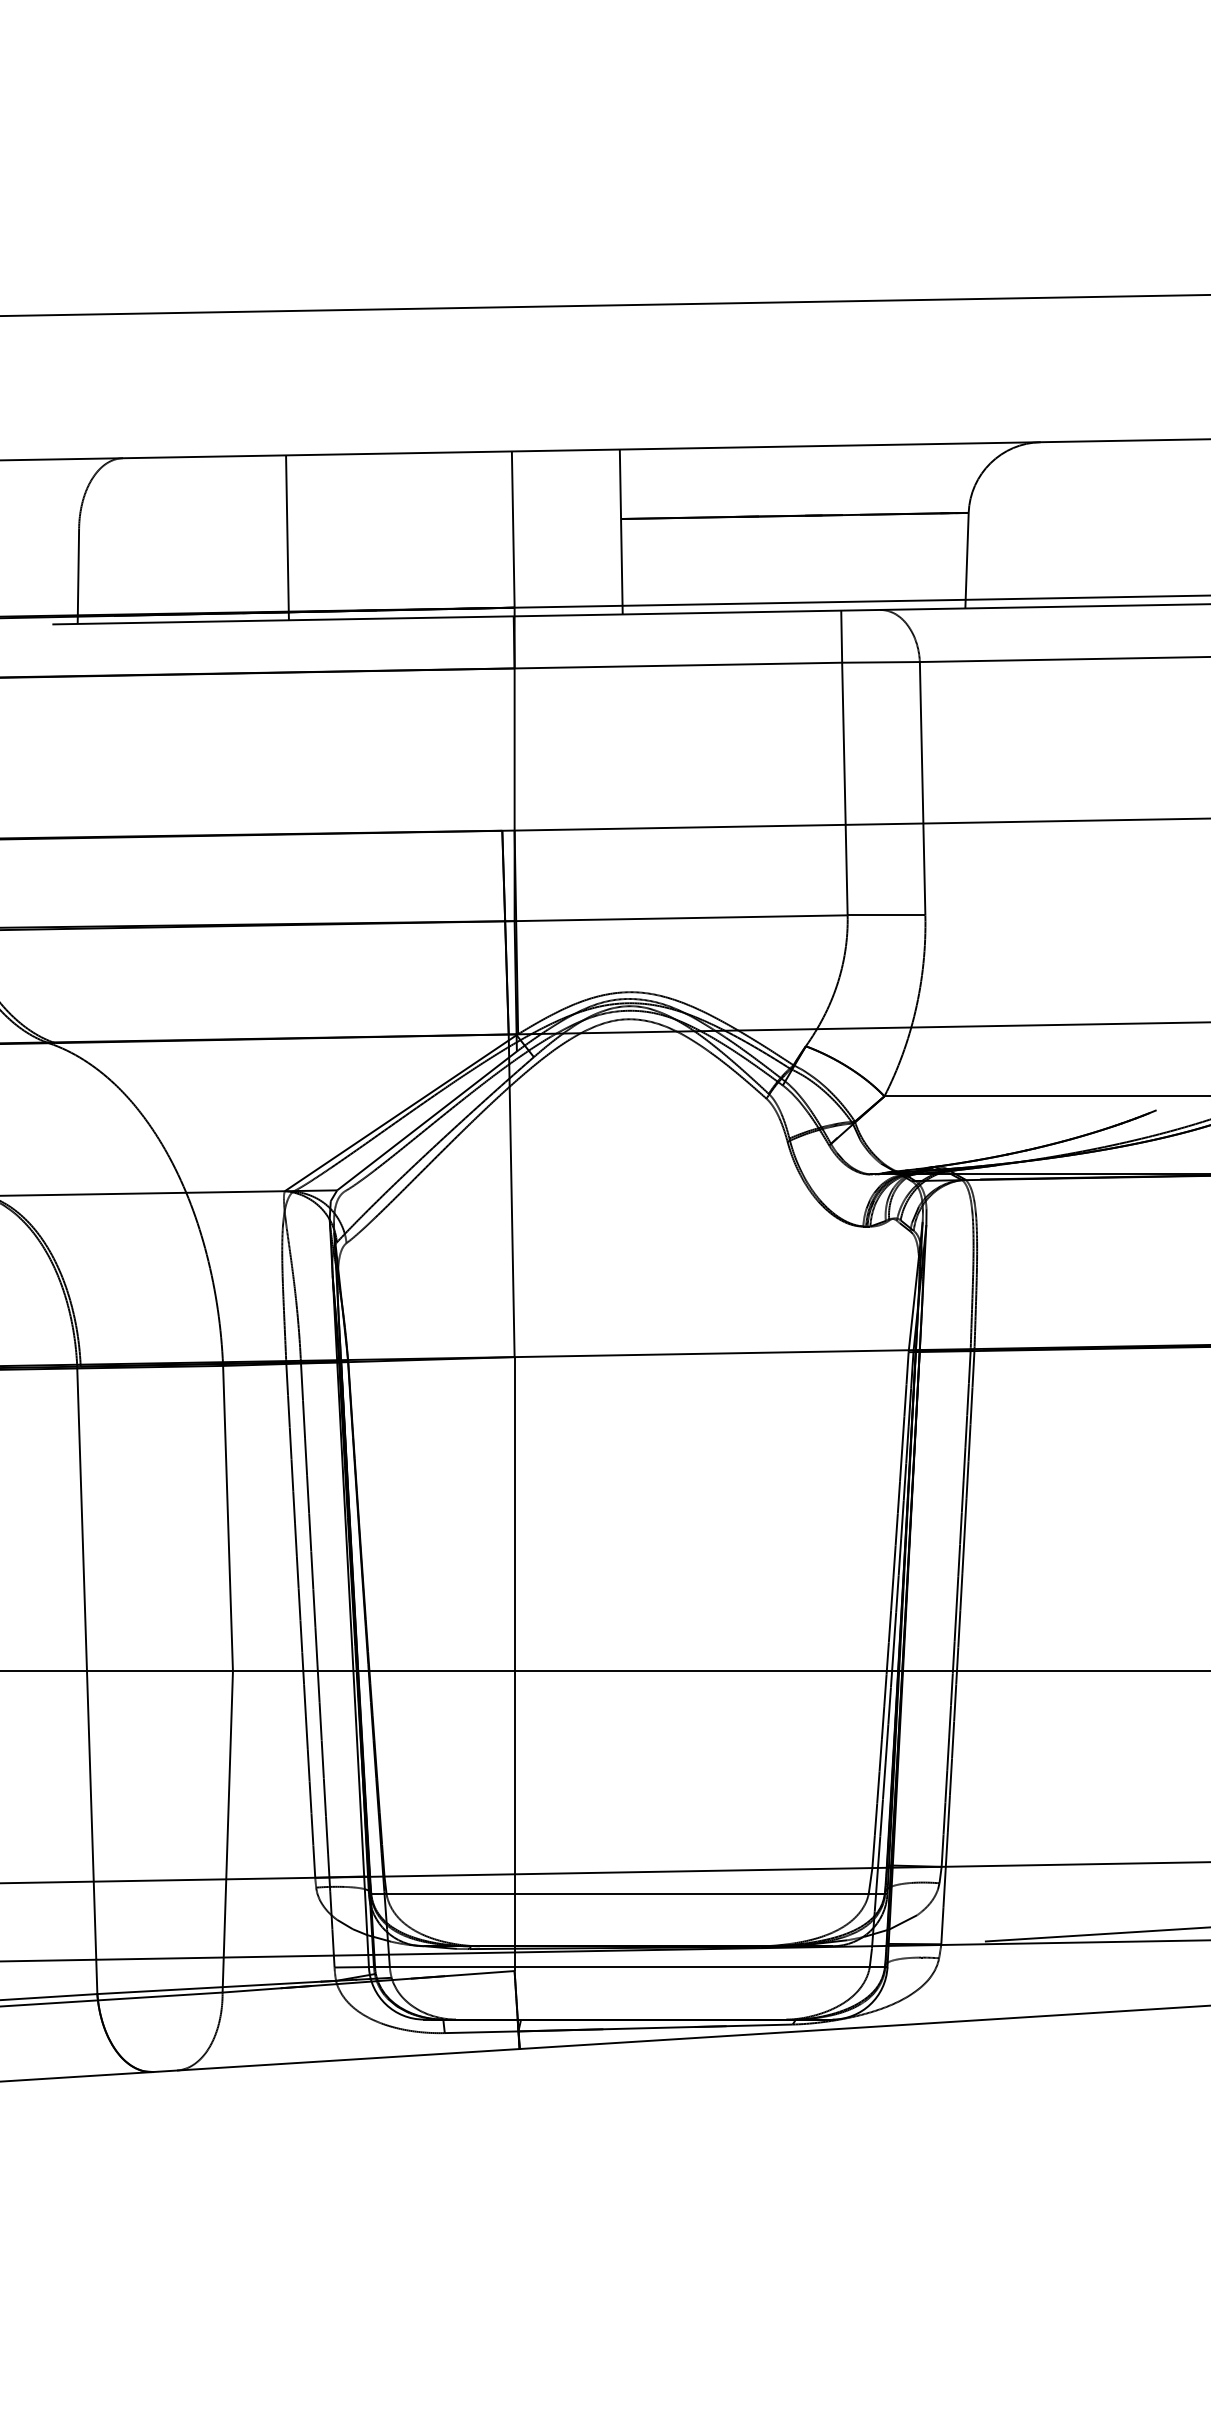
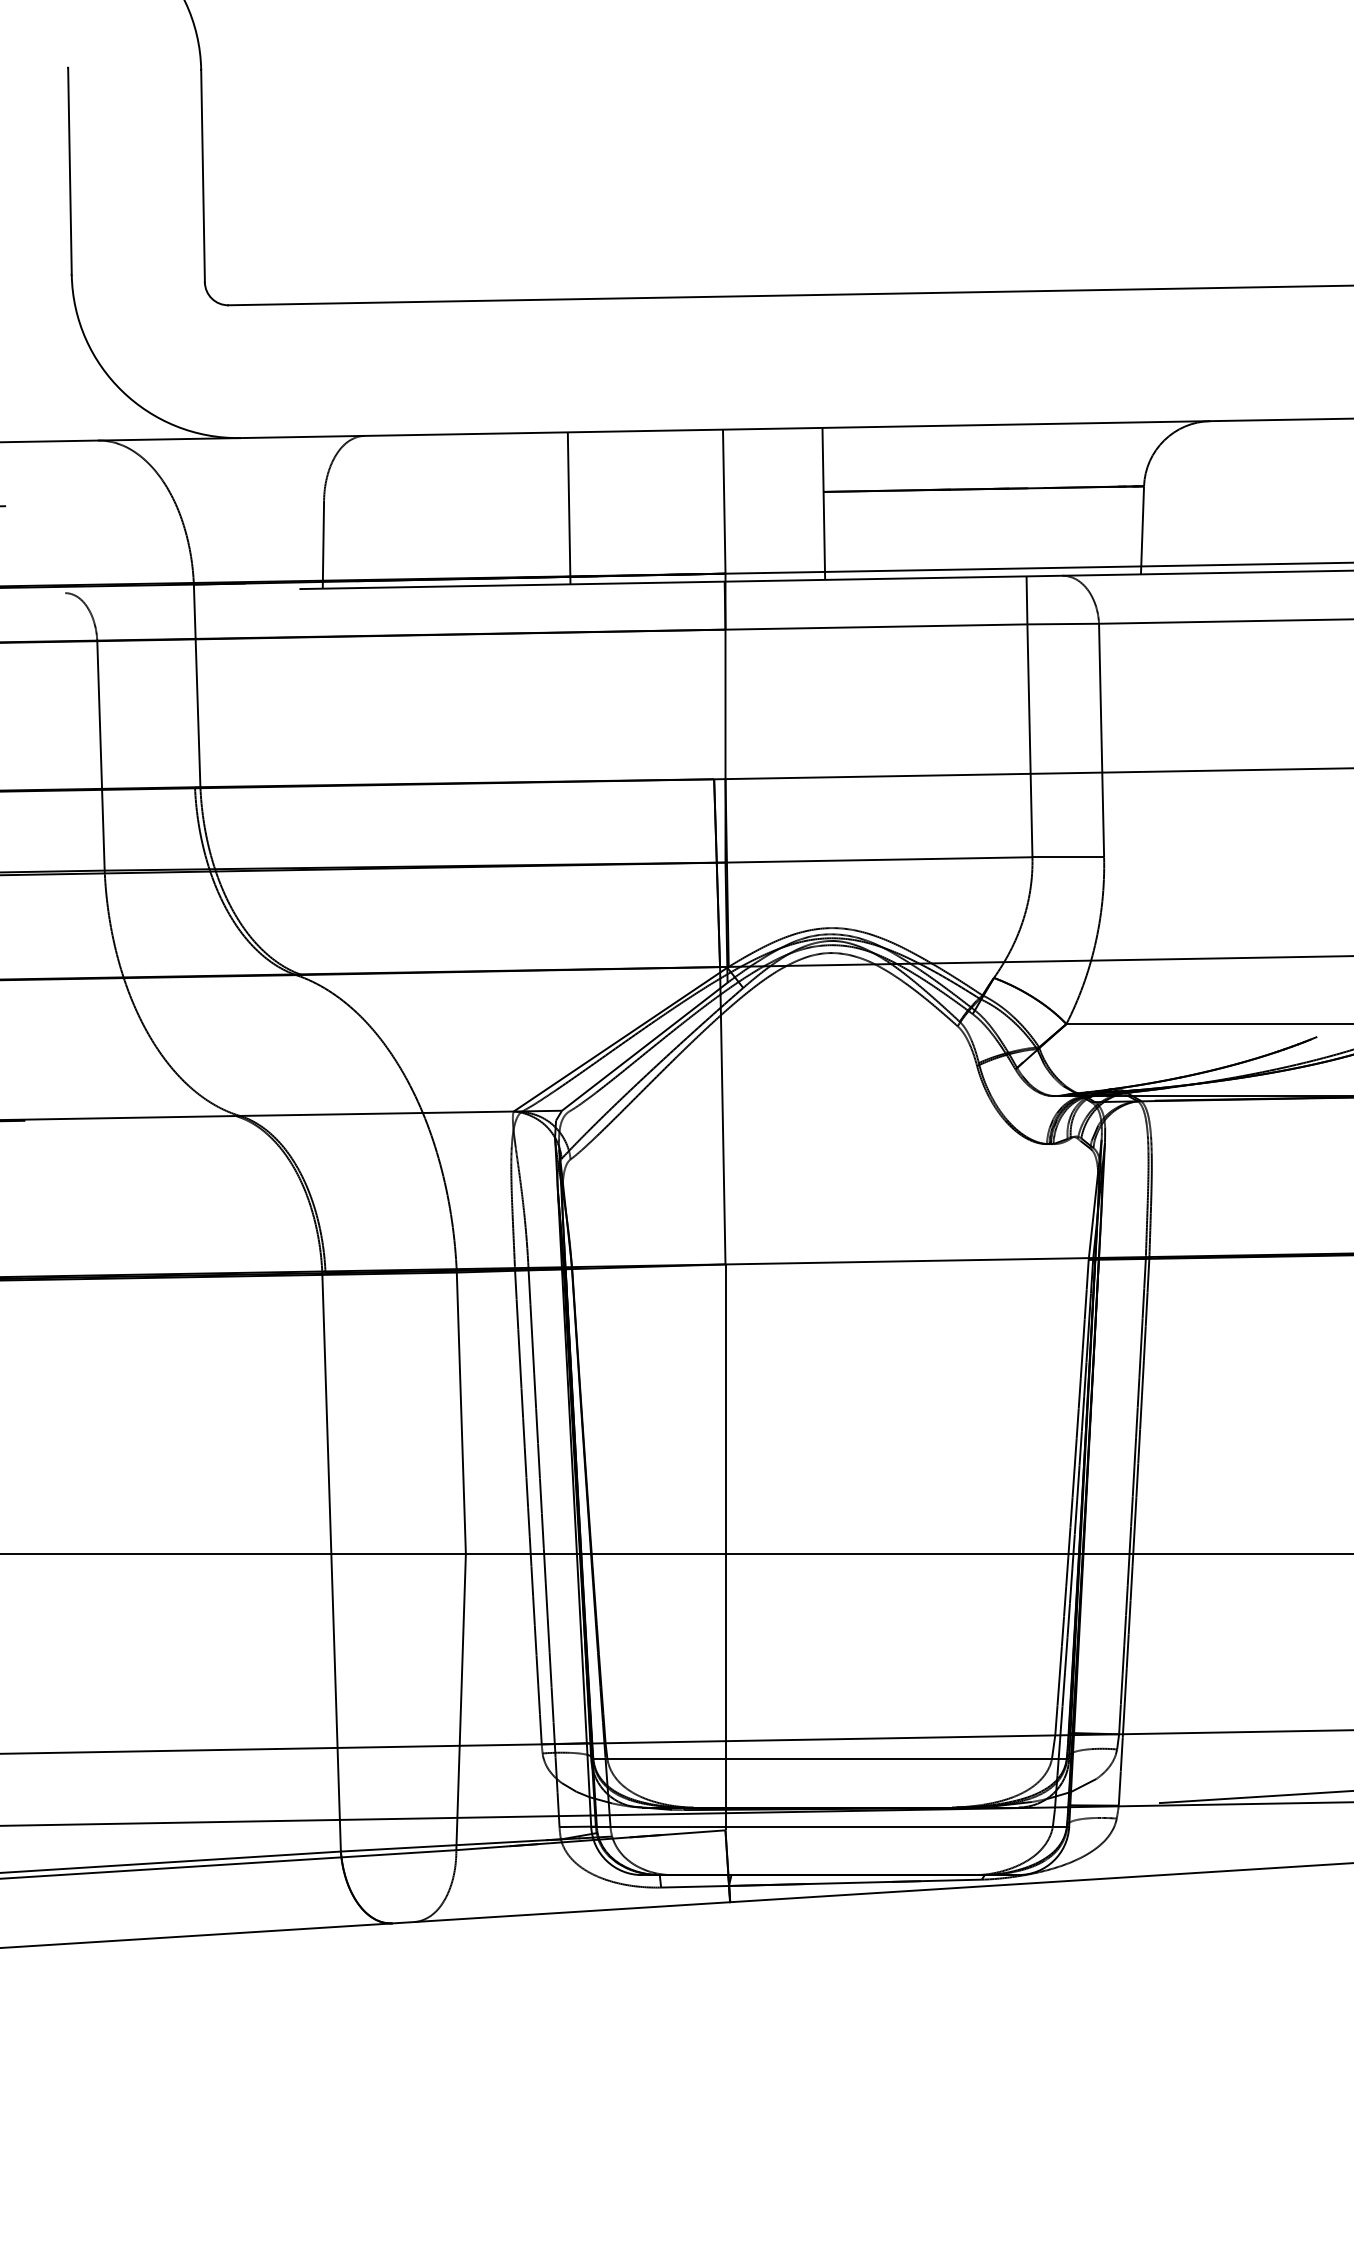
line: (286, 538) -> (568, 508), moved

